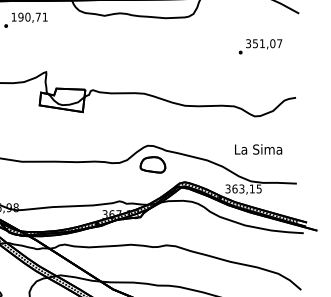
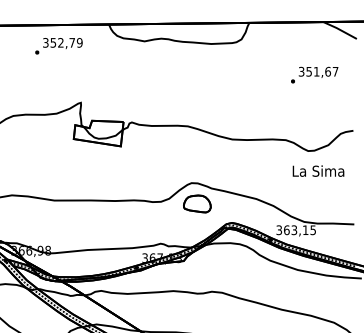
text: (29, 16) -> (62, 42), 190,71 -> 352,79
text: (273, 43) -> (328, 71), 351,07 -> 351,67
text: (258, 148) -> (318, 170), moved

